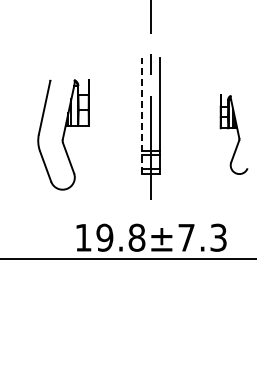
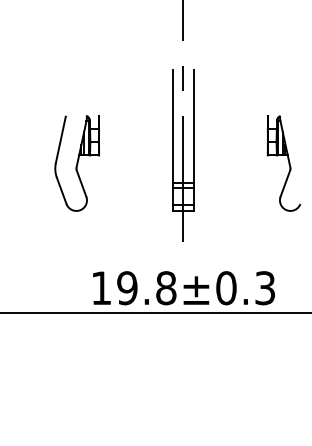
line: (142, 115) -> (172, 139), dashed -> solid
part: (63, 134) -> (77, 162), size x0.71
text: (186, 237) -> (226, 287), 19.8±7.3 -> 19.8±0.3

